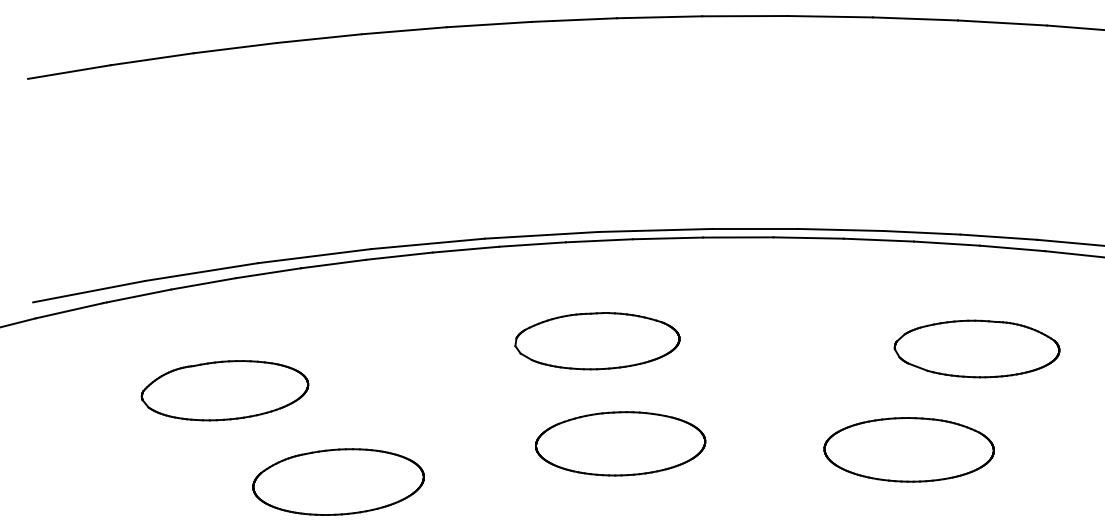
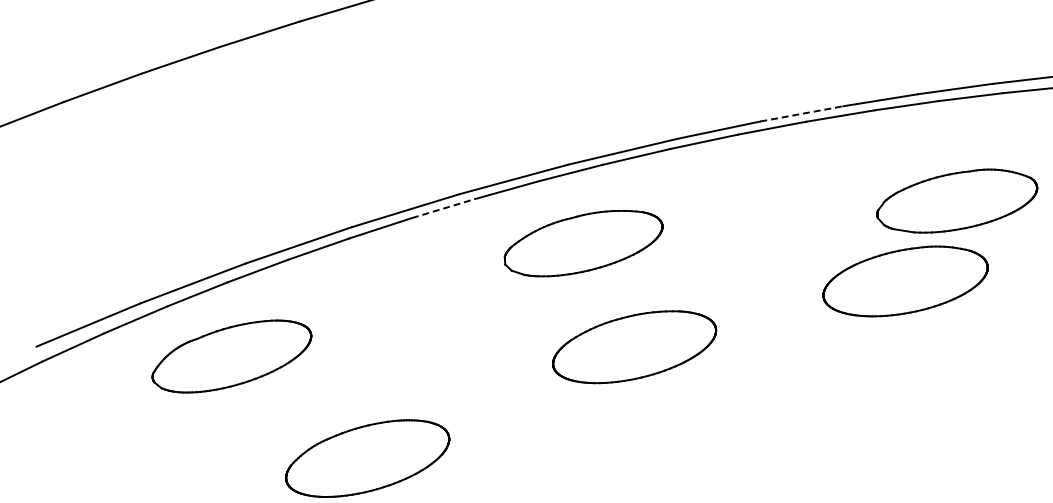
line: (841, 229) -> (802, 113), solid -> dashed
line: (466, 249) -> (444, 208), solid -> dashed
part: (597, 341) -> (583, 243), moved
part: (224, 390) -> (231, 356), moved
part: (620, 443) -> (634, 346), moved
part: (908, 449) -> (904, 281), moved

